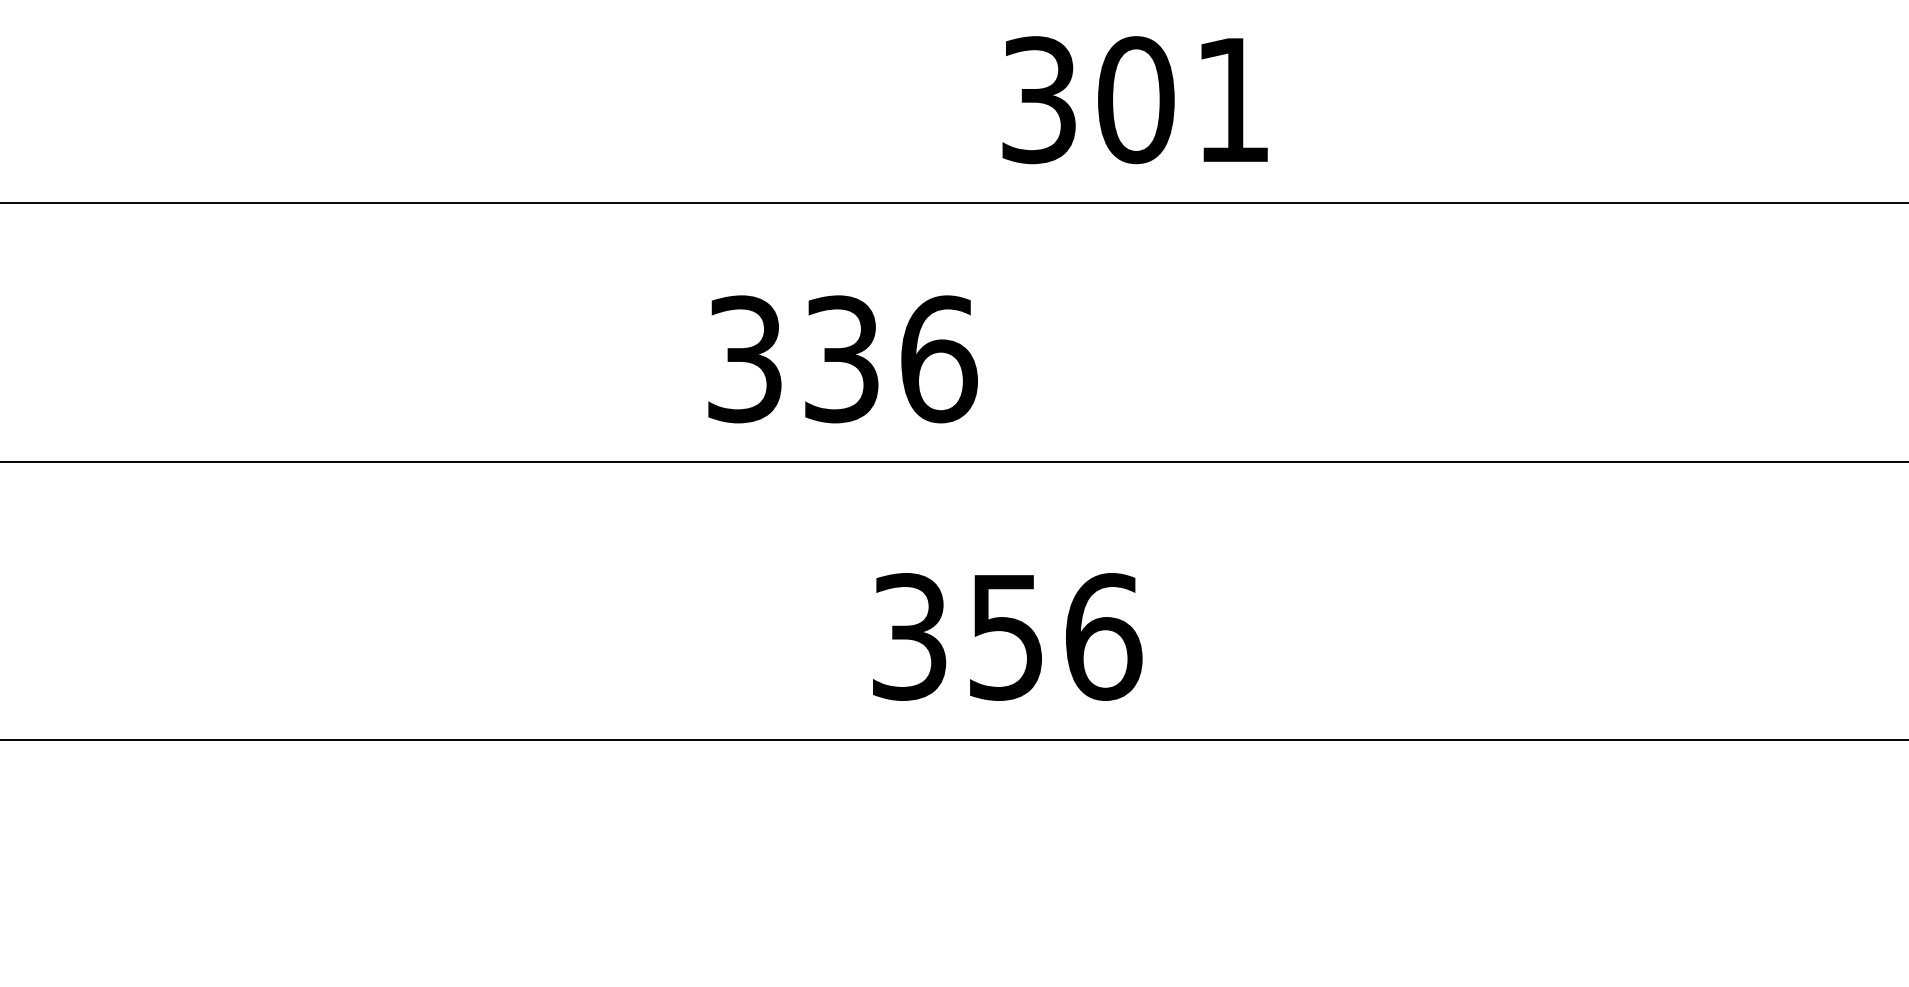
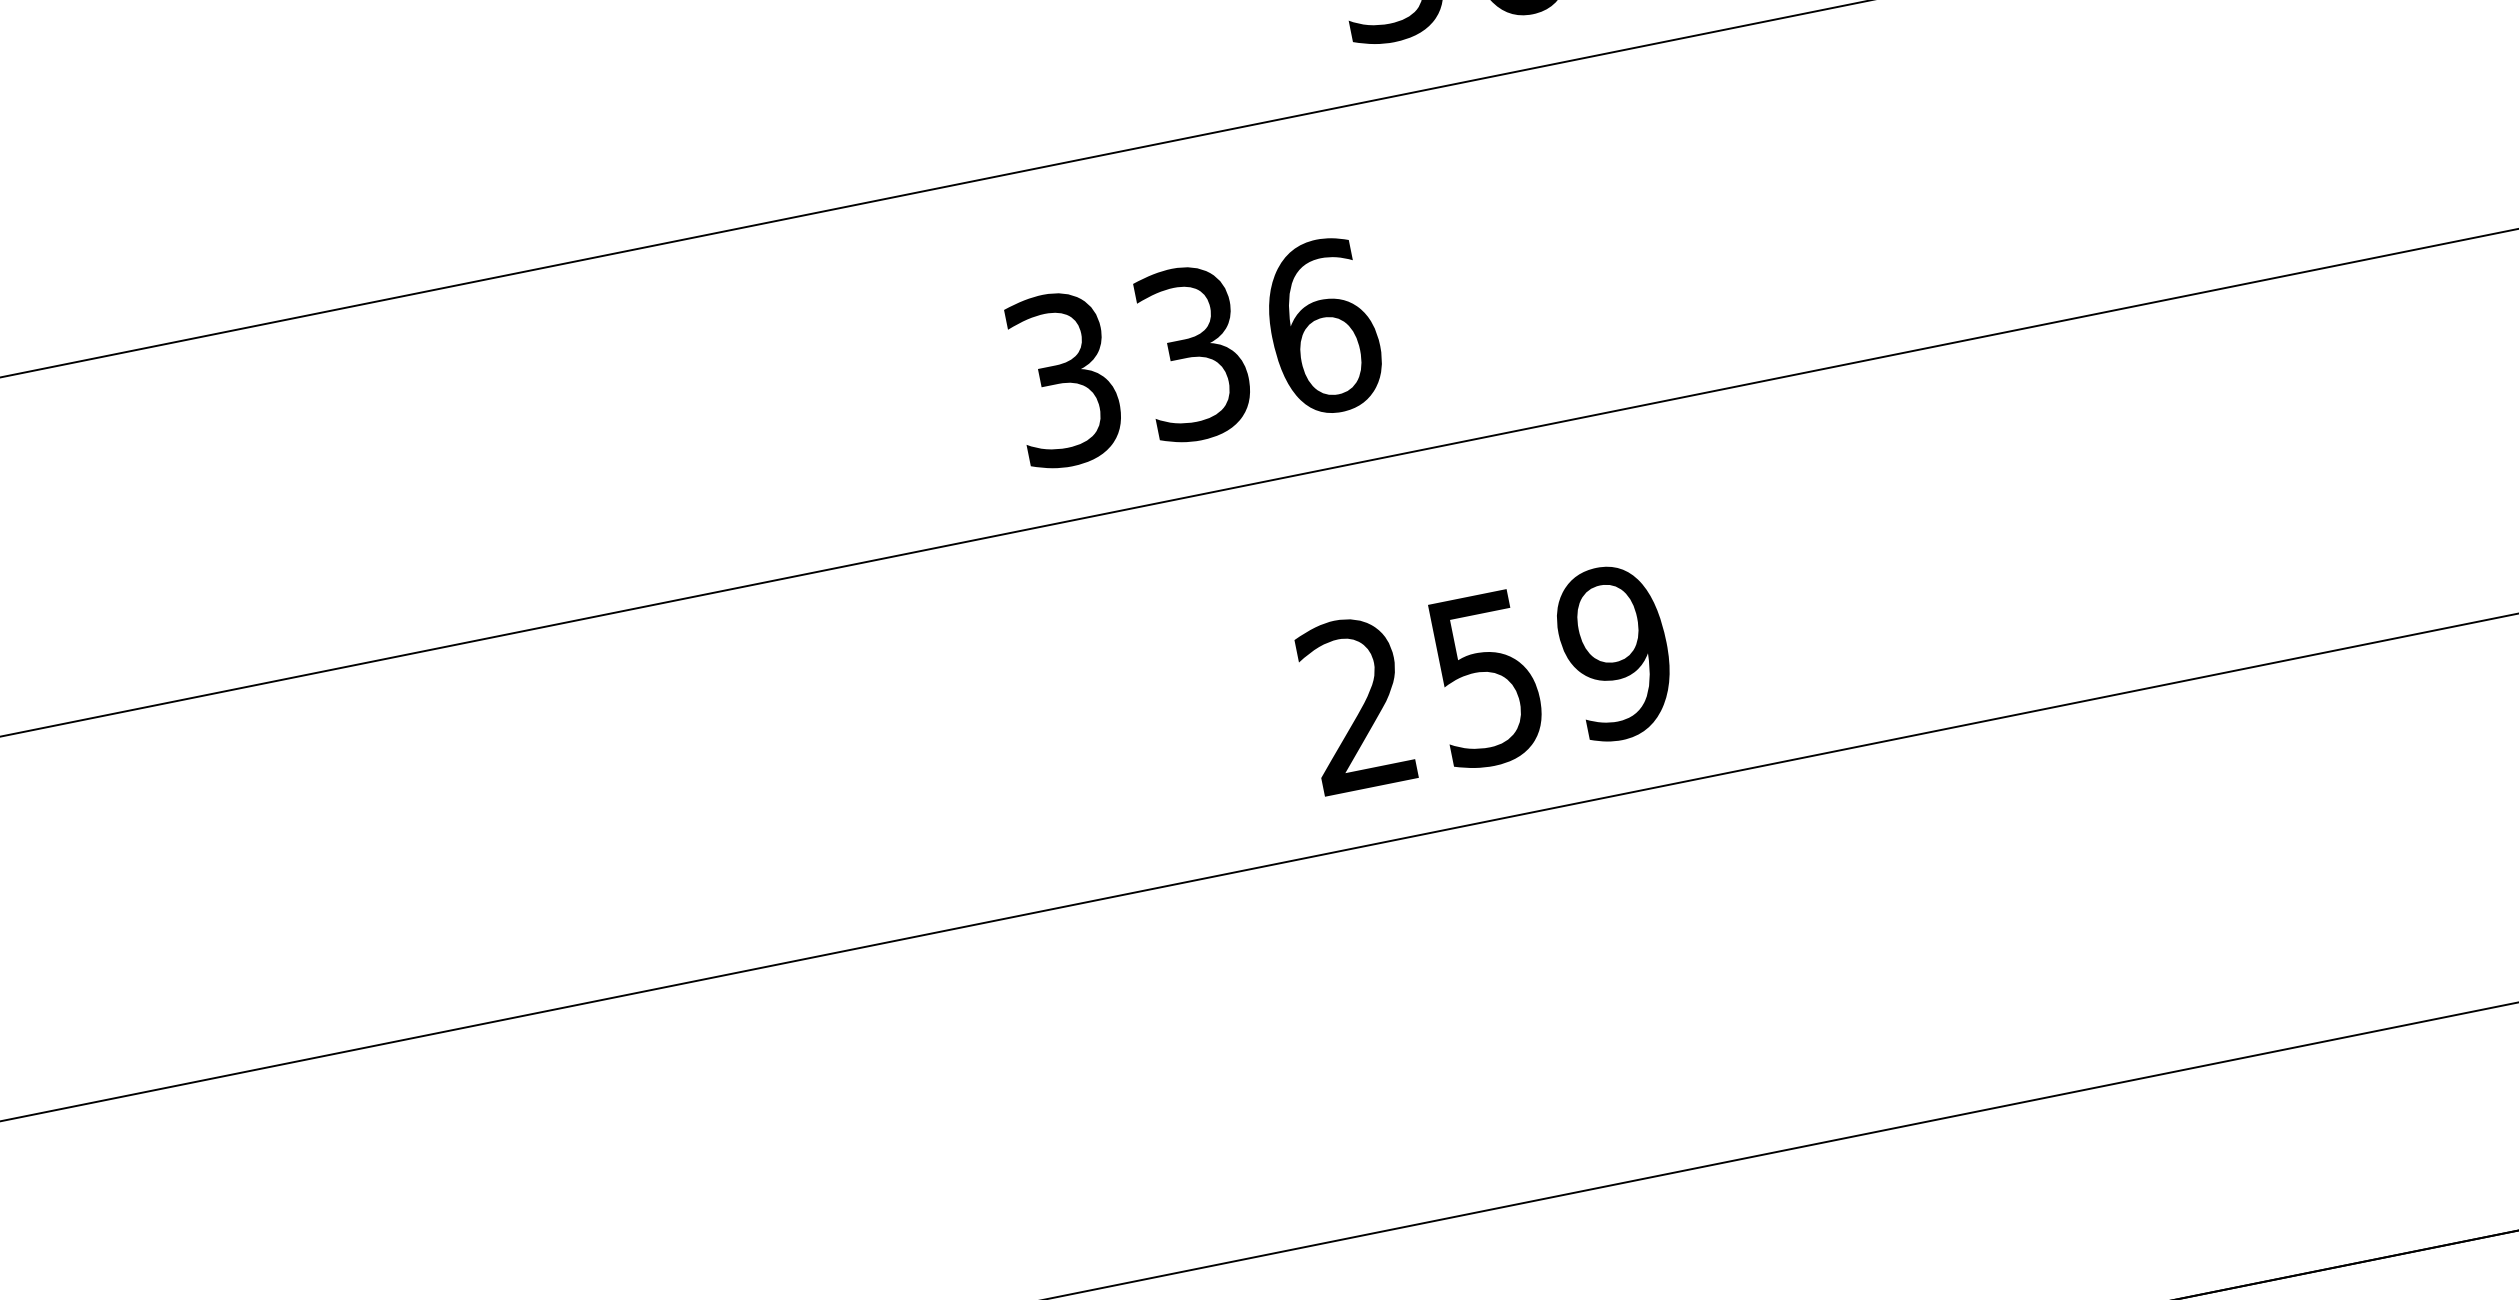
text: (1007, 636) -> (1487, 677), 356 -> 259

